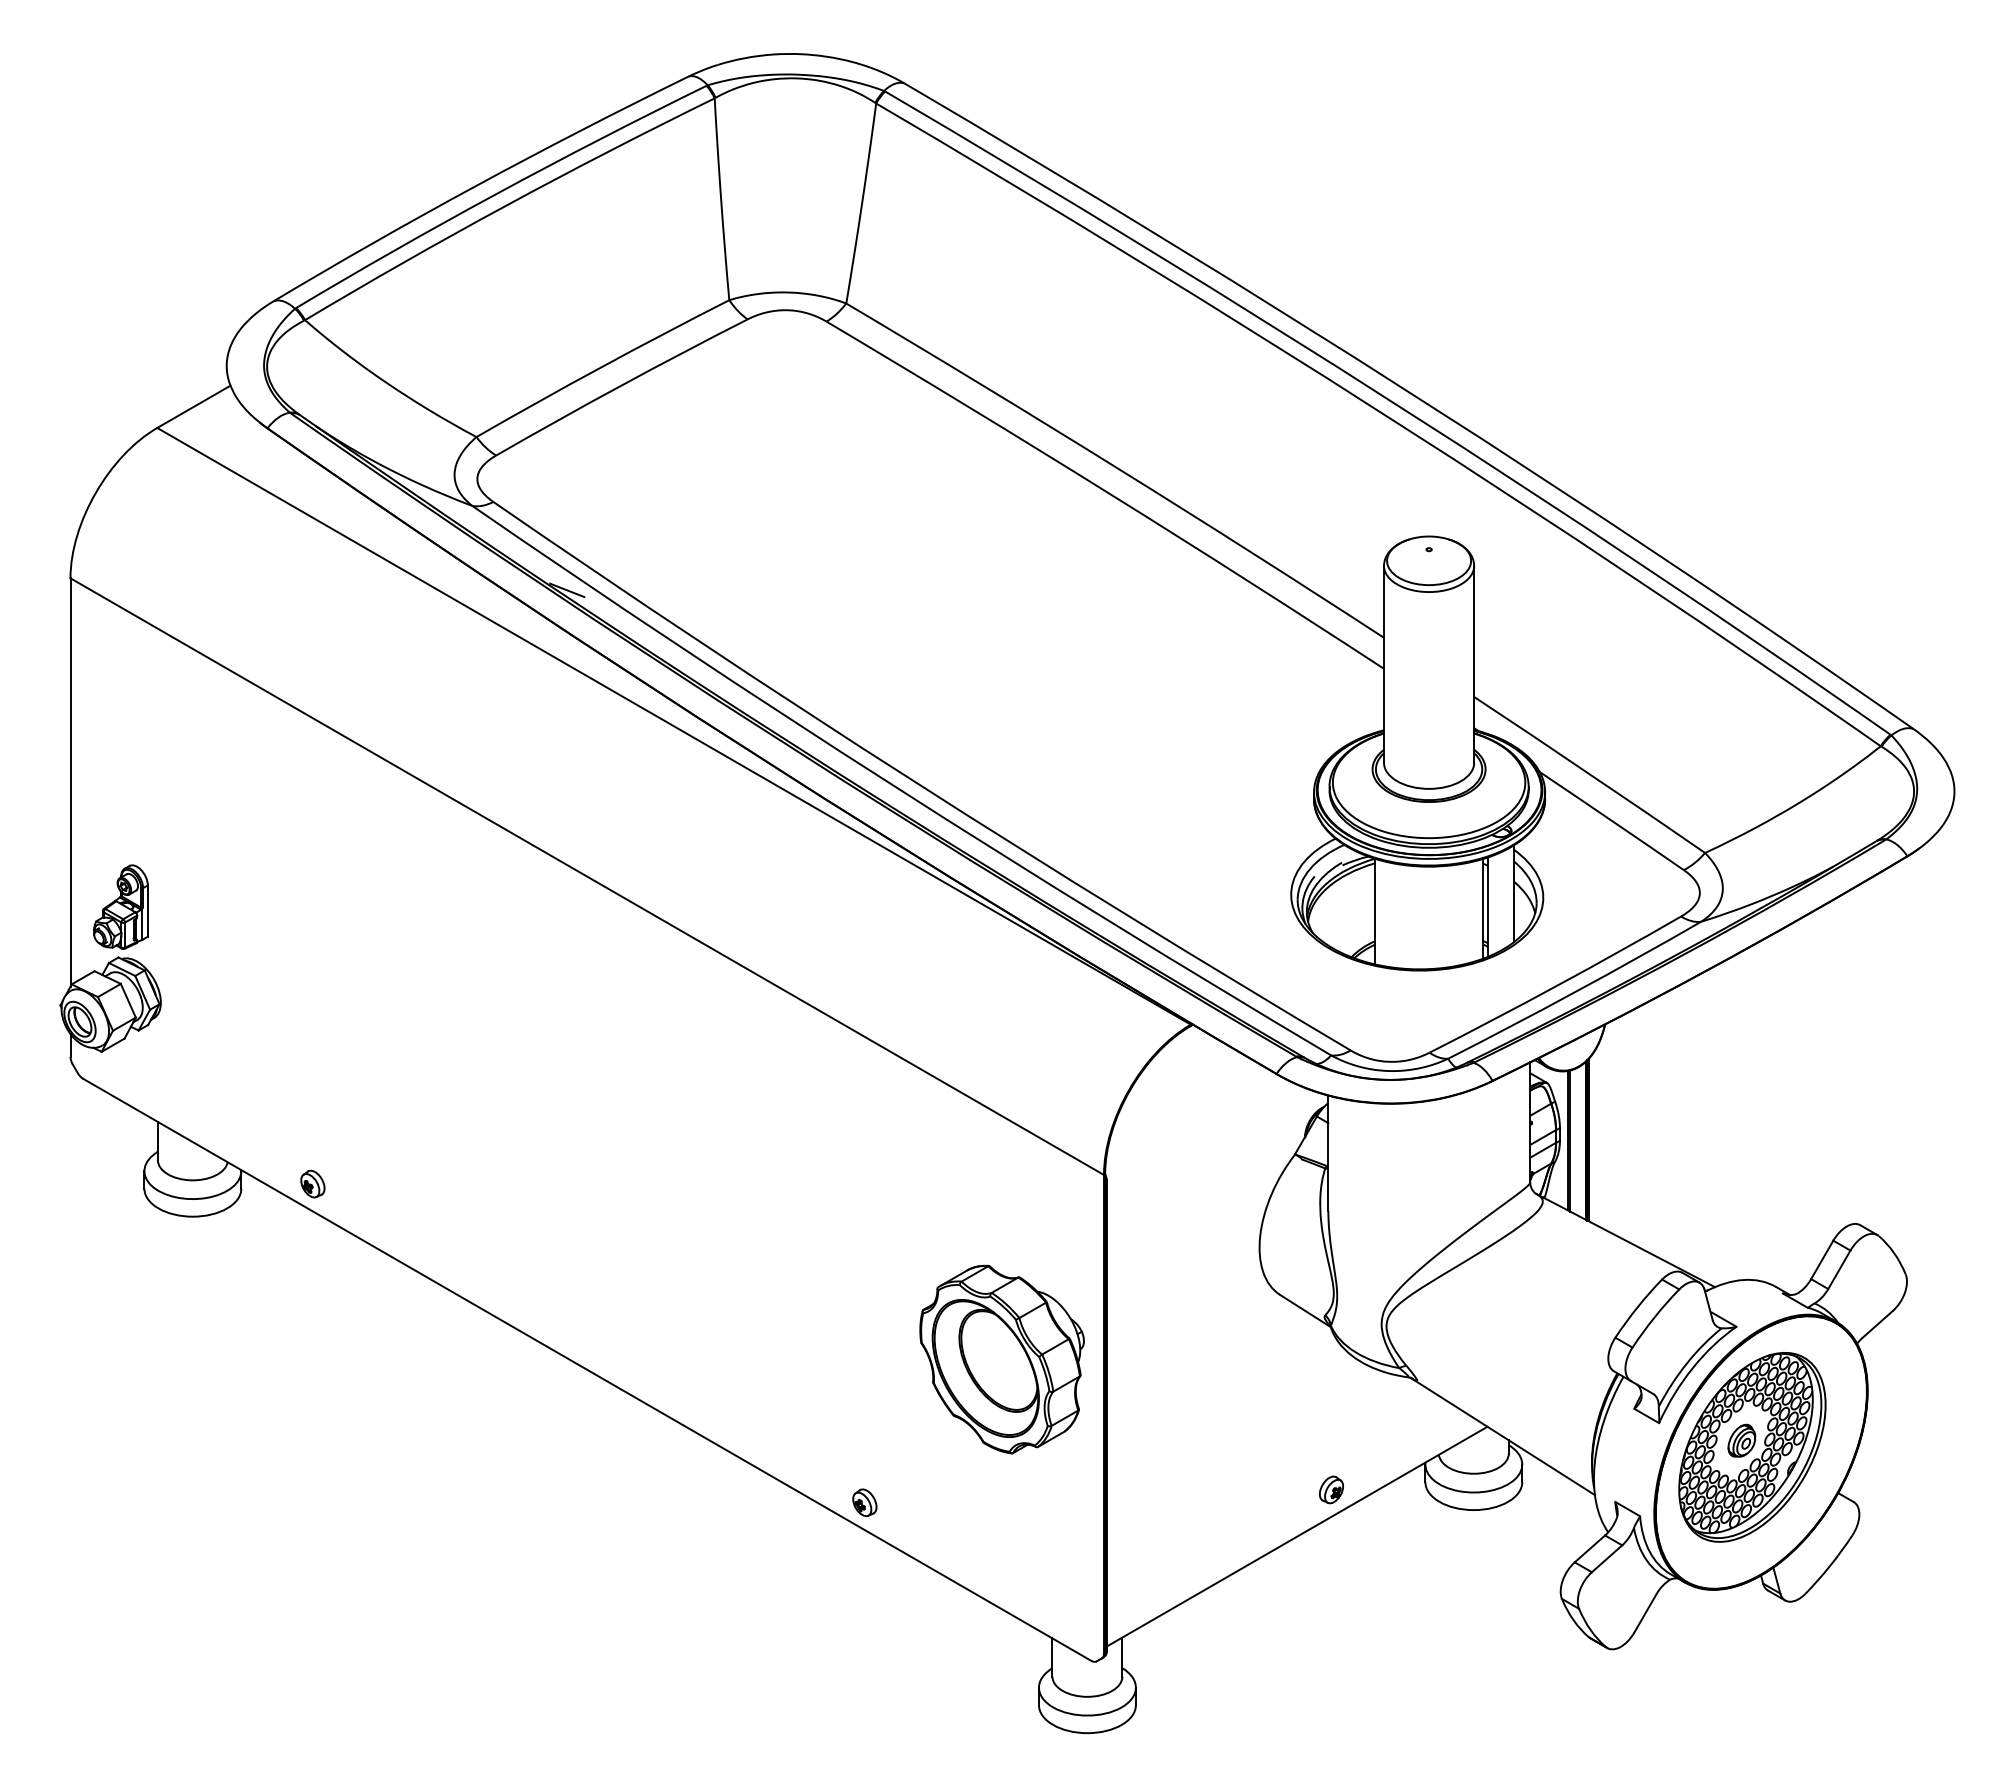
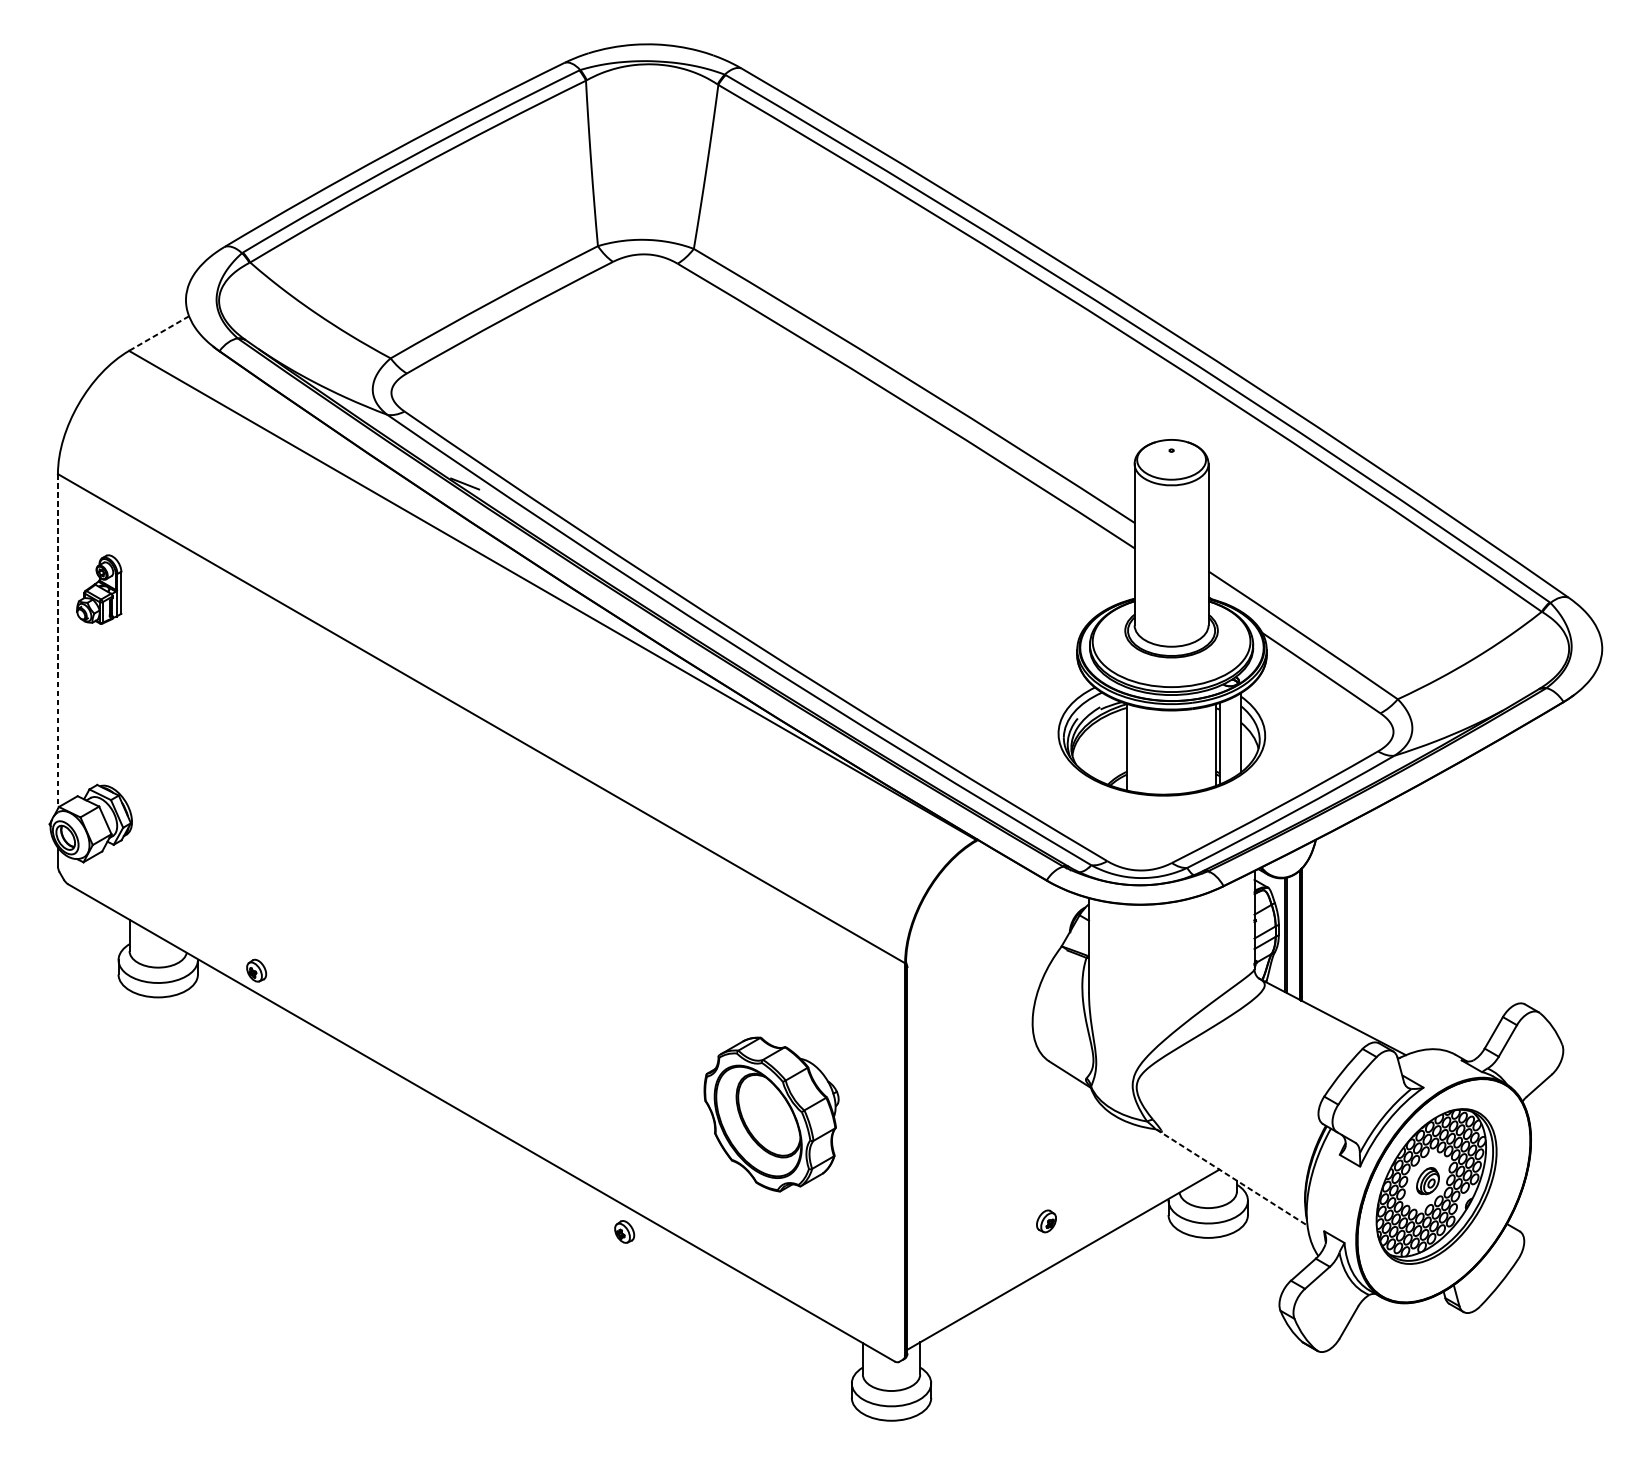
line: (193, 407) -> (158, 334), solid -> dashed
line: (70, 782) -> (57, 641), solid -> dashed
part: (120, 906) -> (98, 589), moved
part: (1001, 1359) -> (771, 1114), moved
line: (1503, 1436) -> (1232, 1177), solid -> dashed
part: (1331, 1489) -> (1046, 1221), moved
part: (864, 1502) -> (624, 1231), moved

